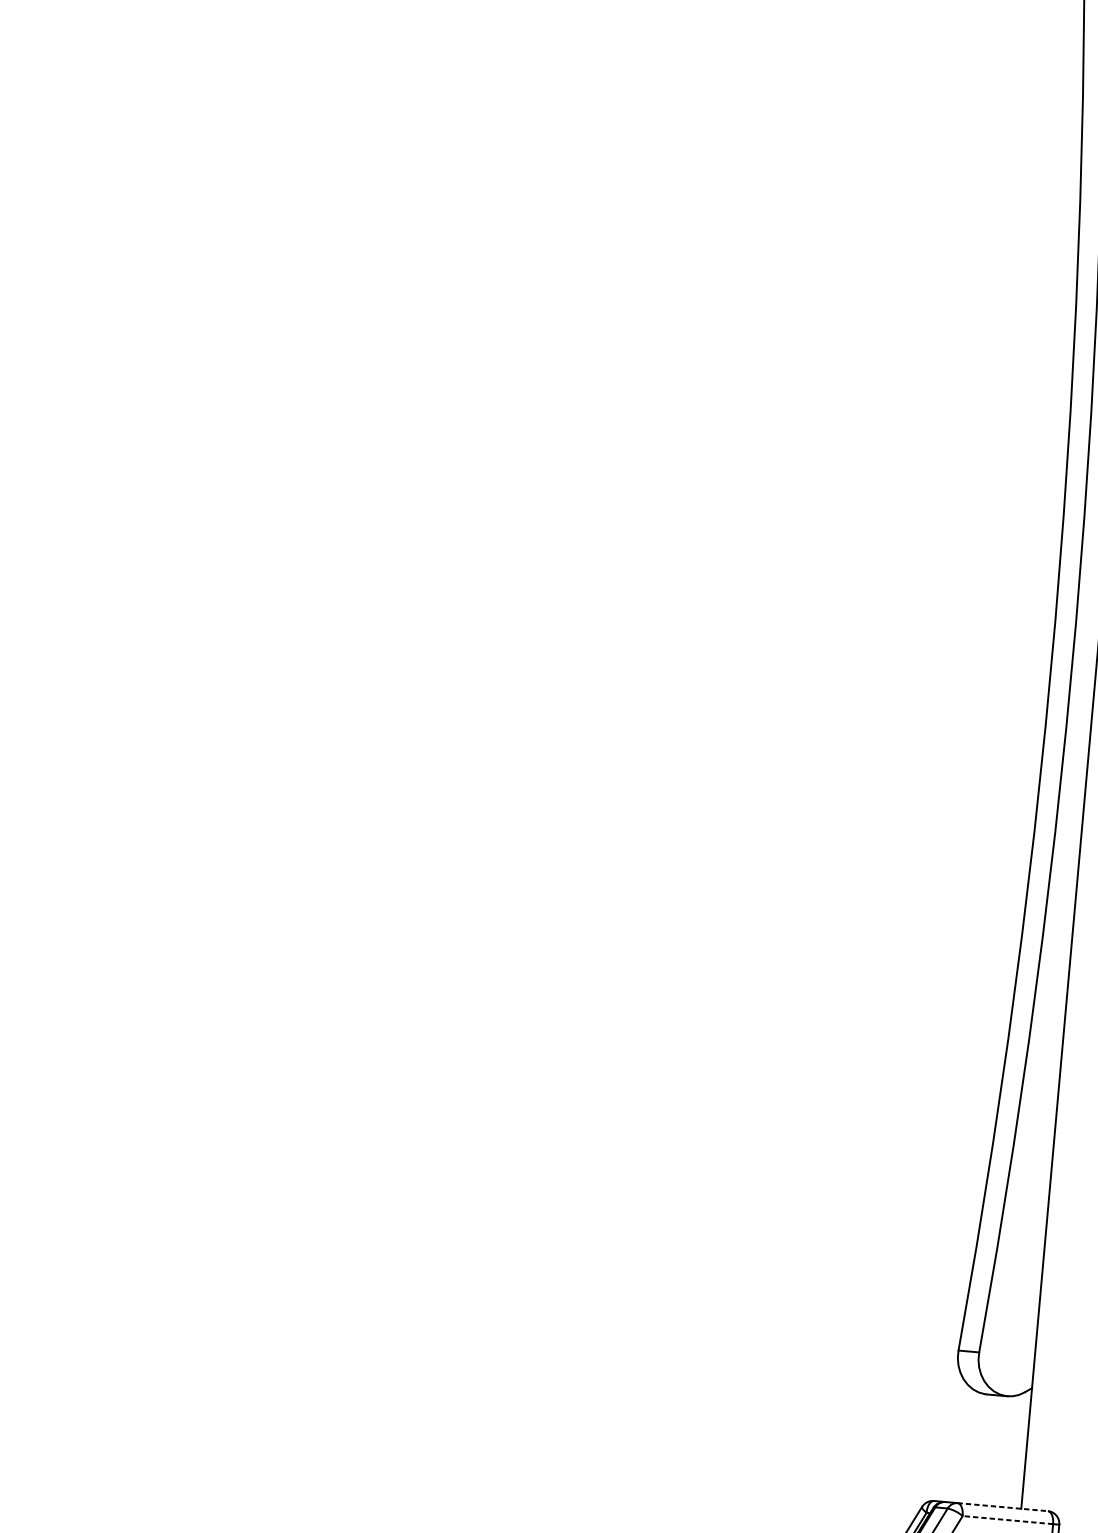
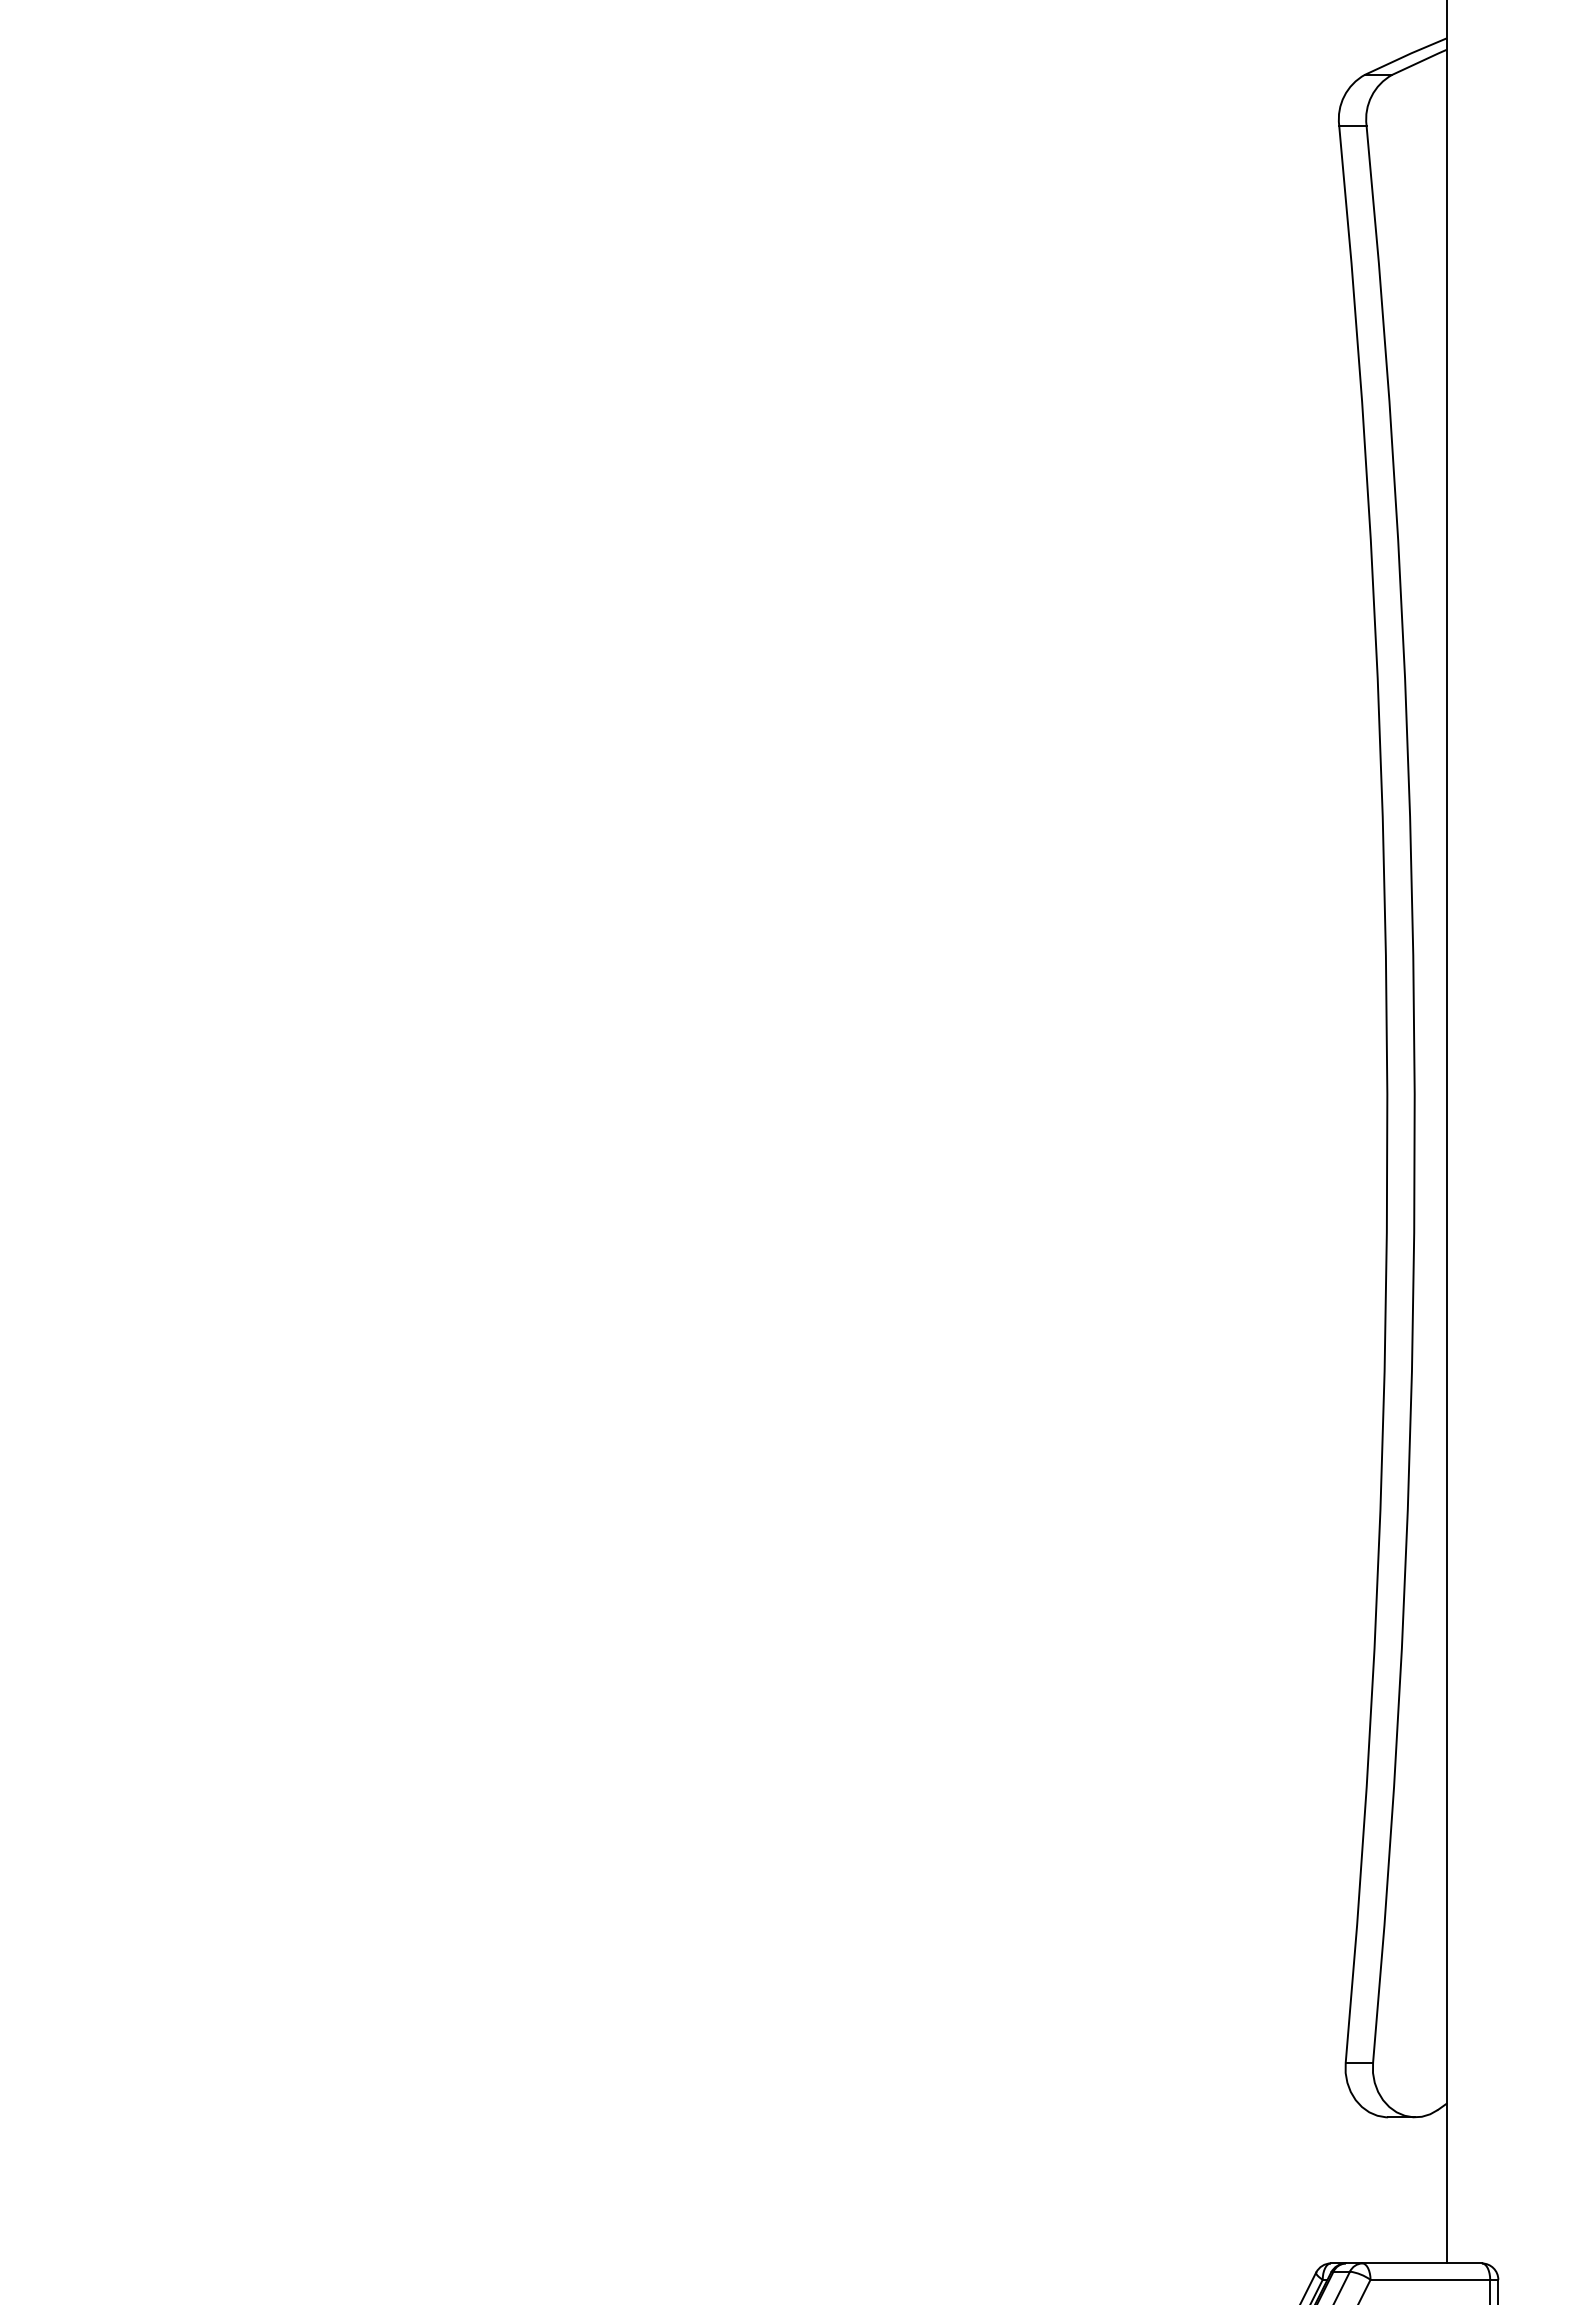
line: (1003, 1507) -> (1422, 2263), dashed -> solid
line: (1008, 1519) -> (1430, 2279), dashed -> solid

